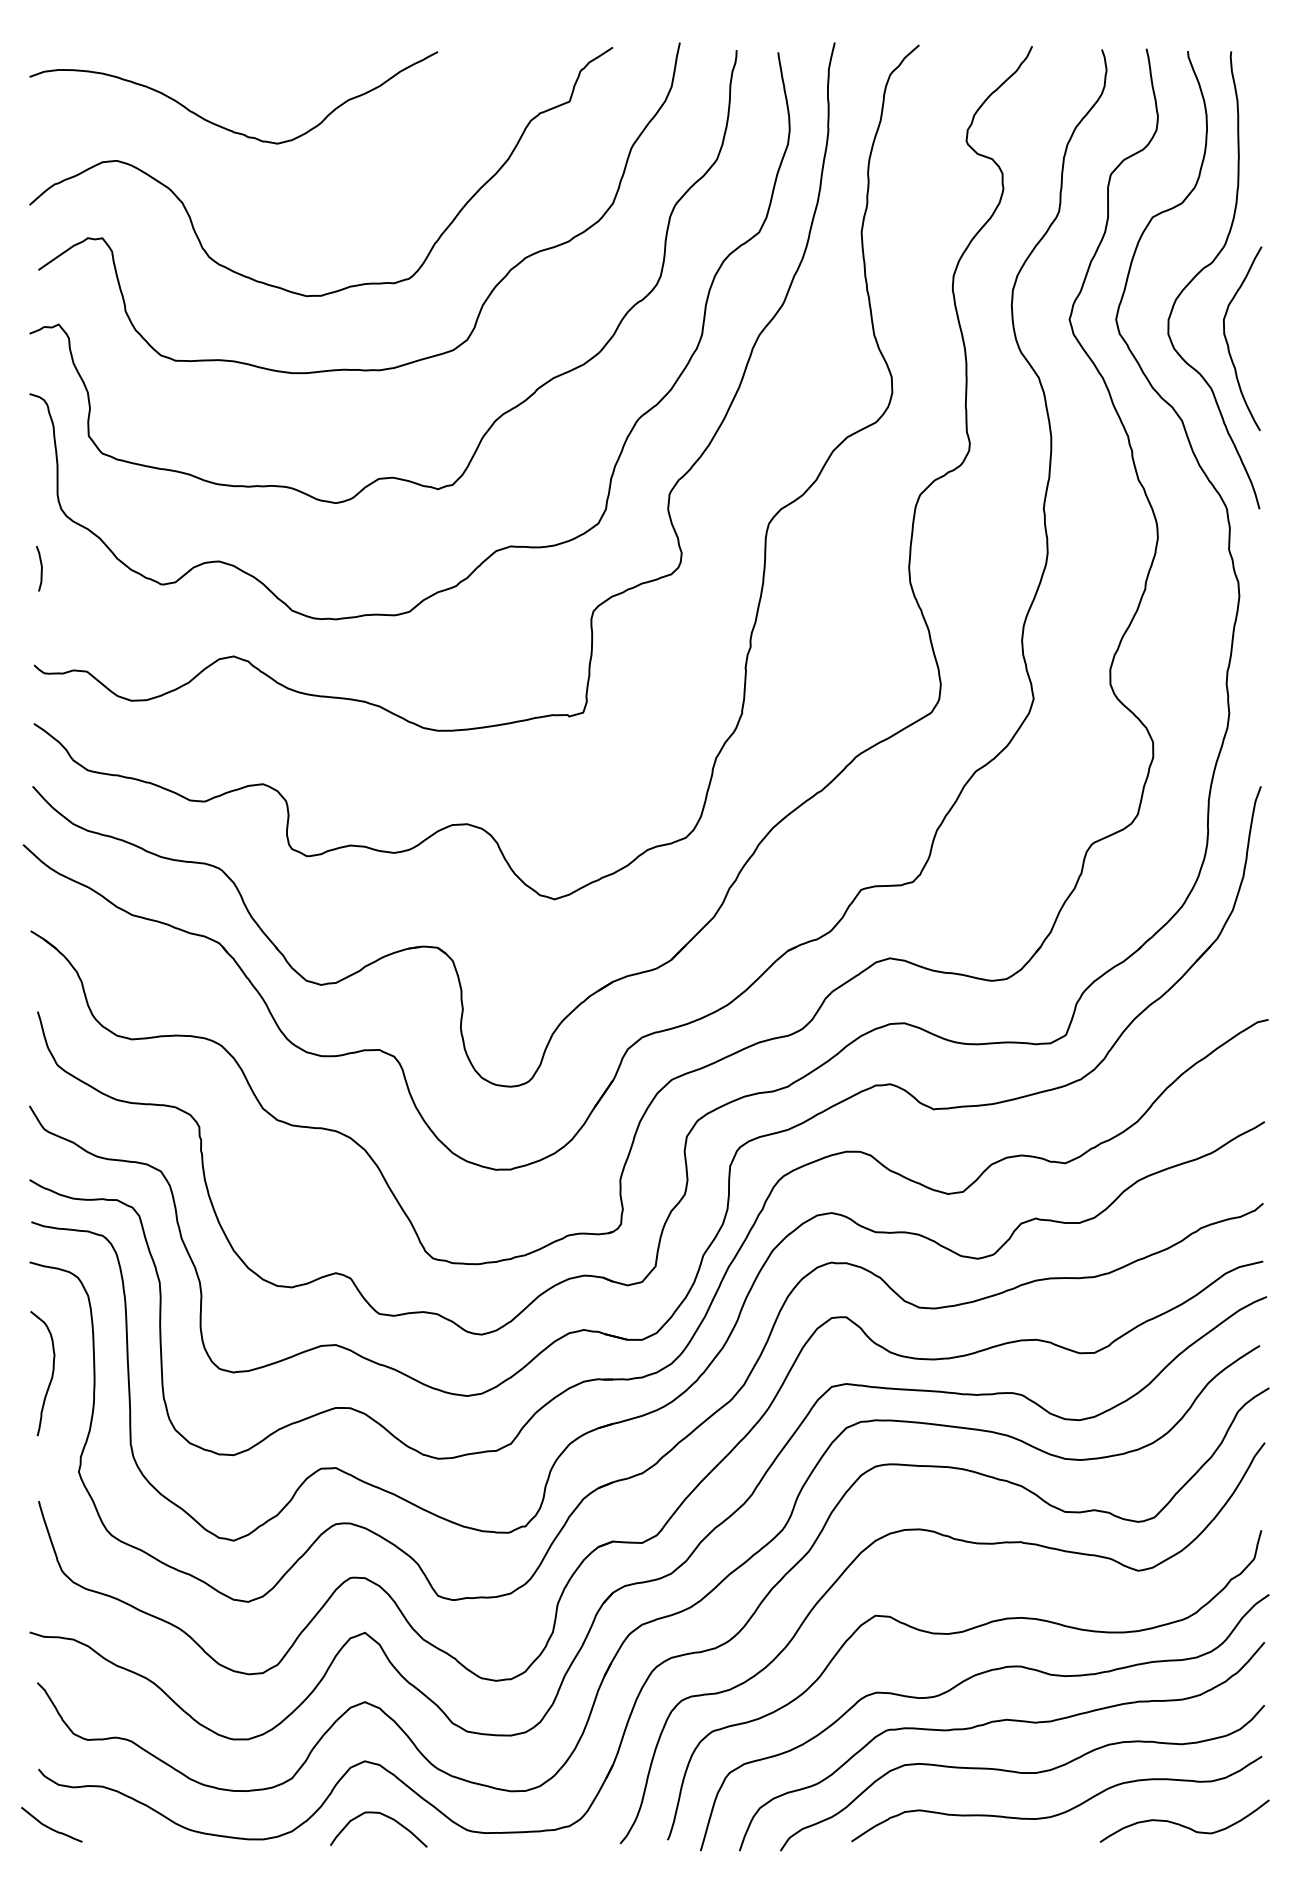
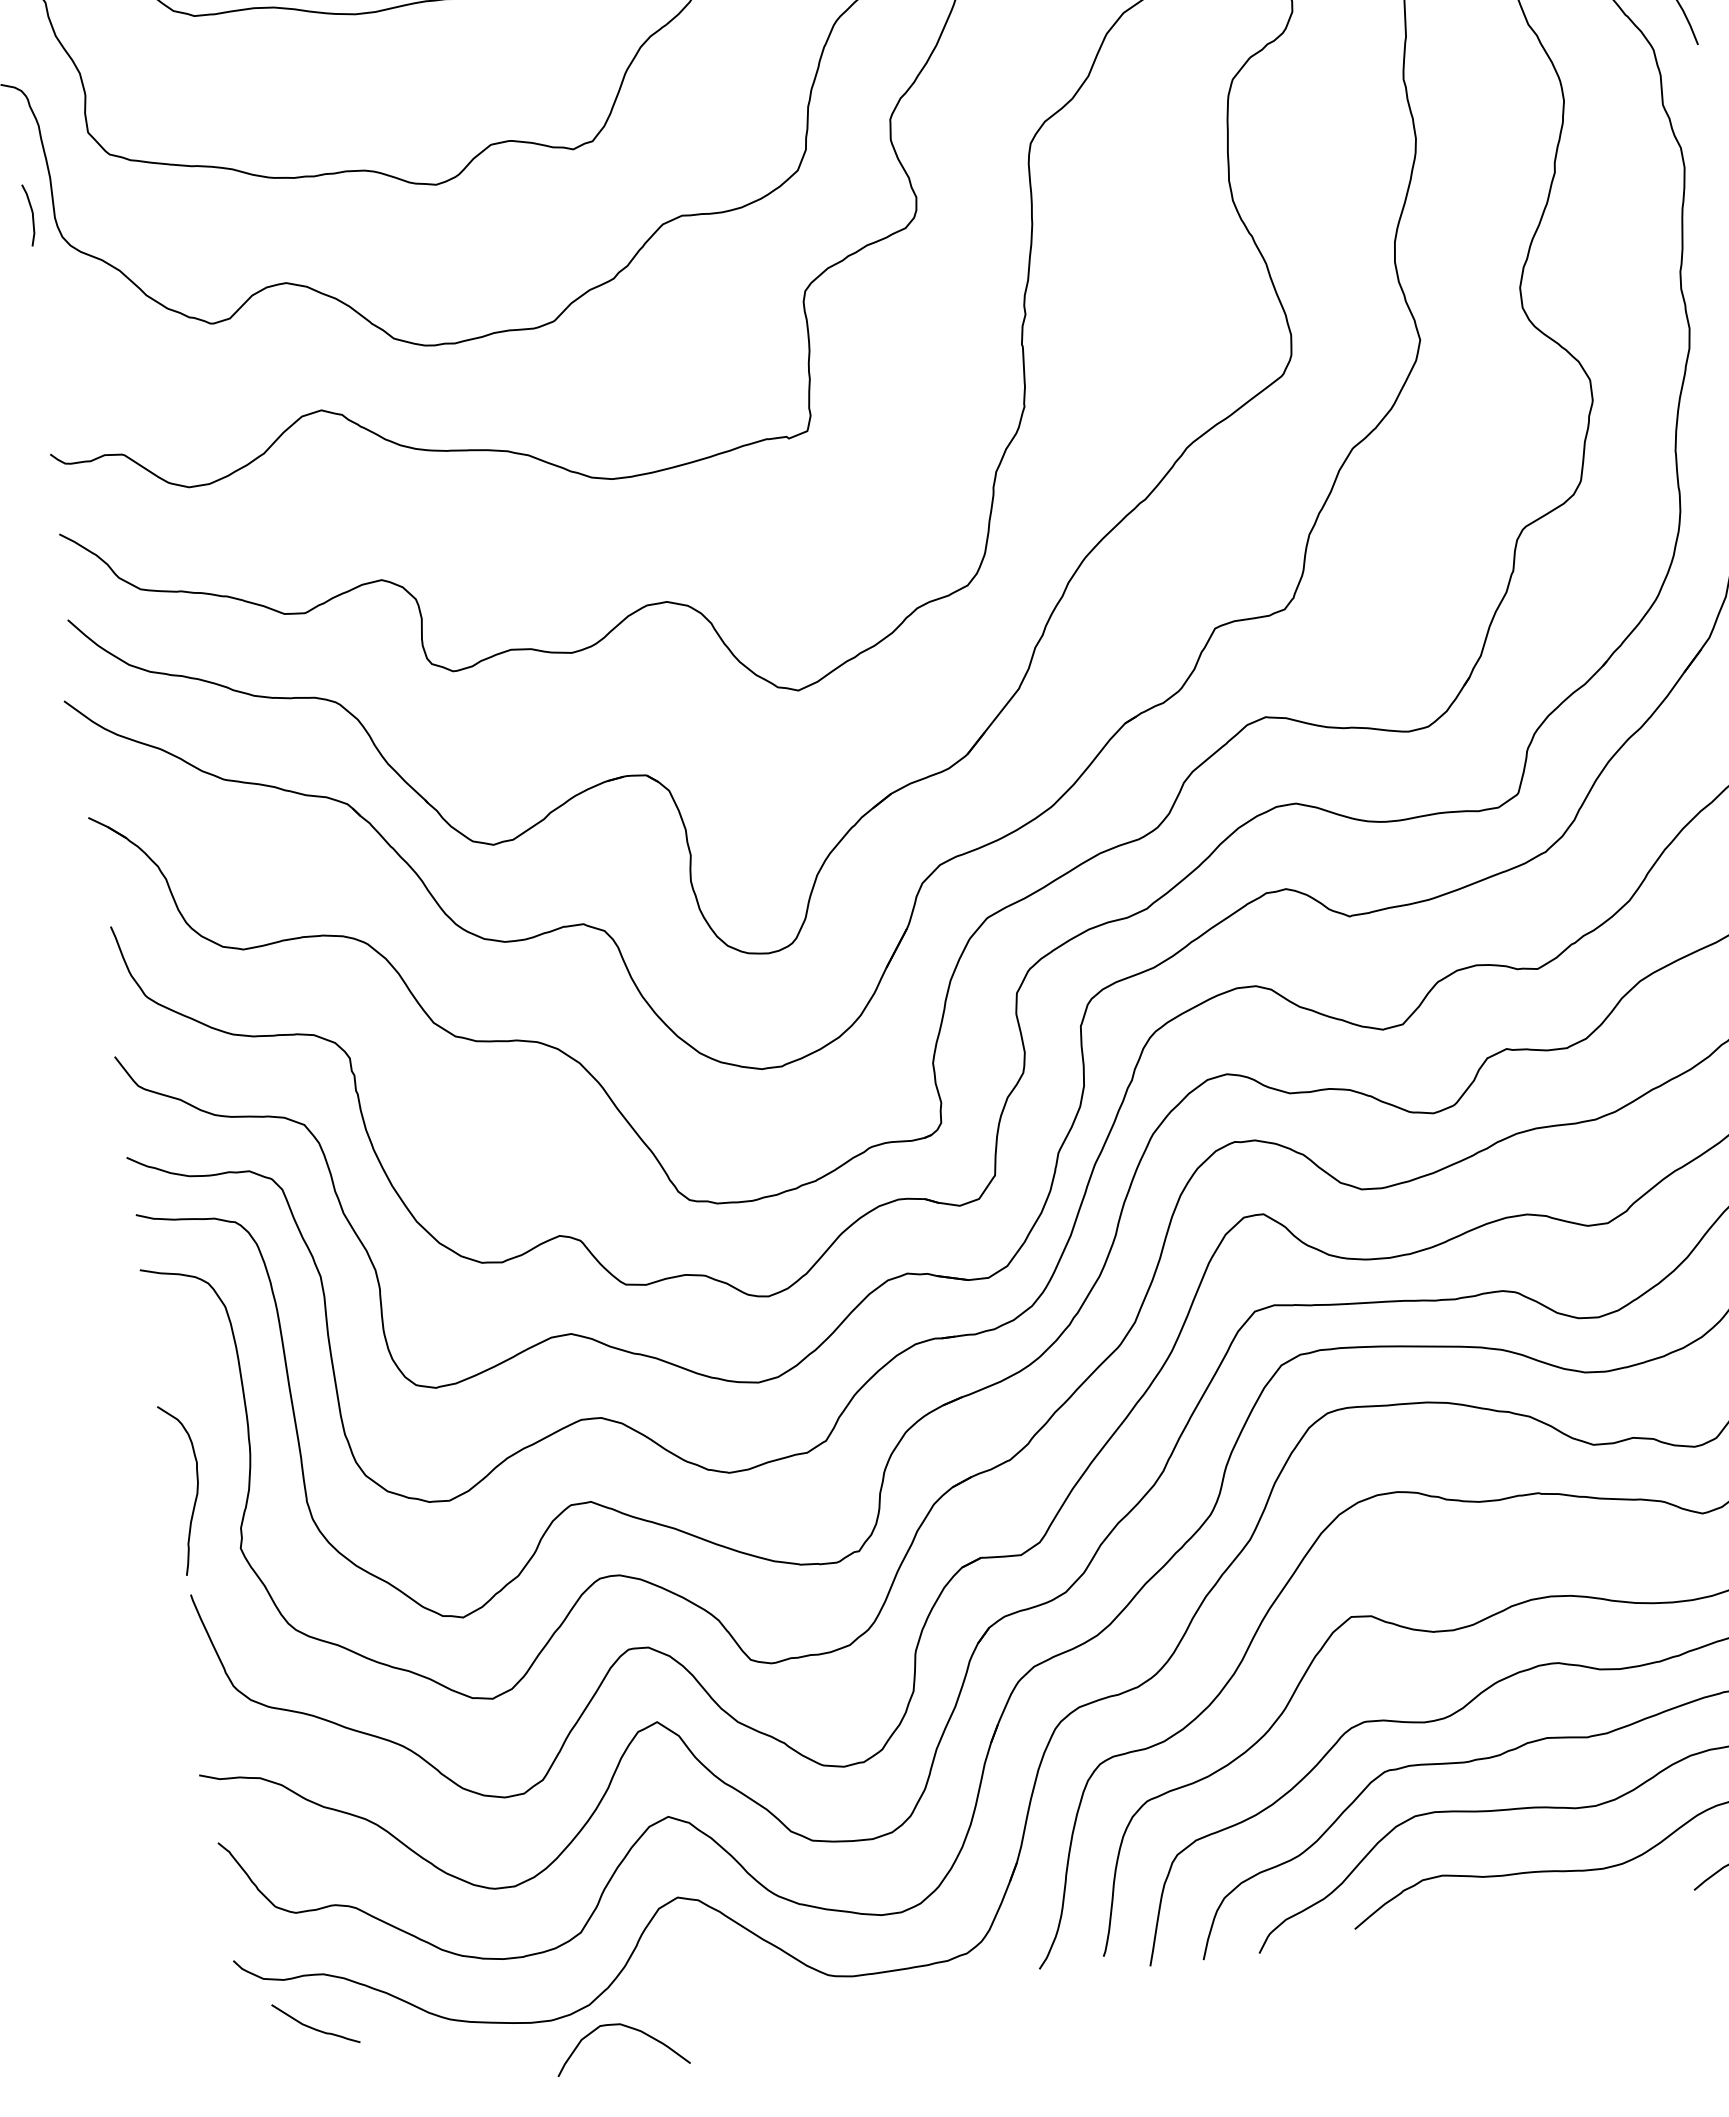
curve: (40, 566) -> (30, 212), moved
curve: (51, 1374) -> (195, 1489), moved
curve: (384, 1816) -> (627, 2028), moved
curve: (50, 1827) -> (314, 2027), moved

